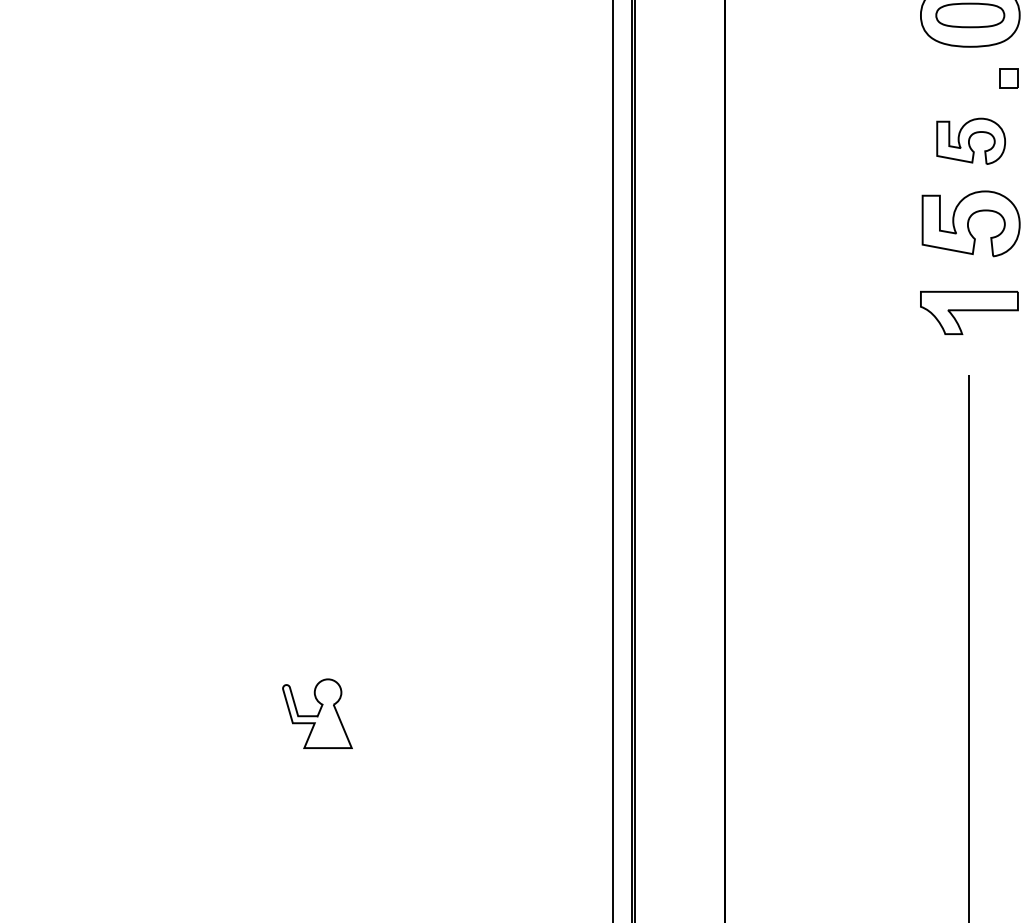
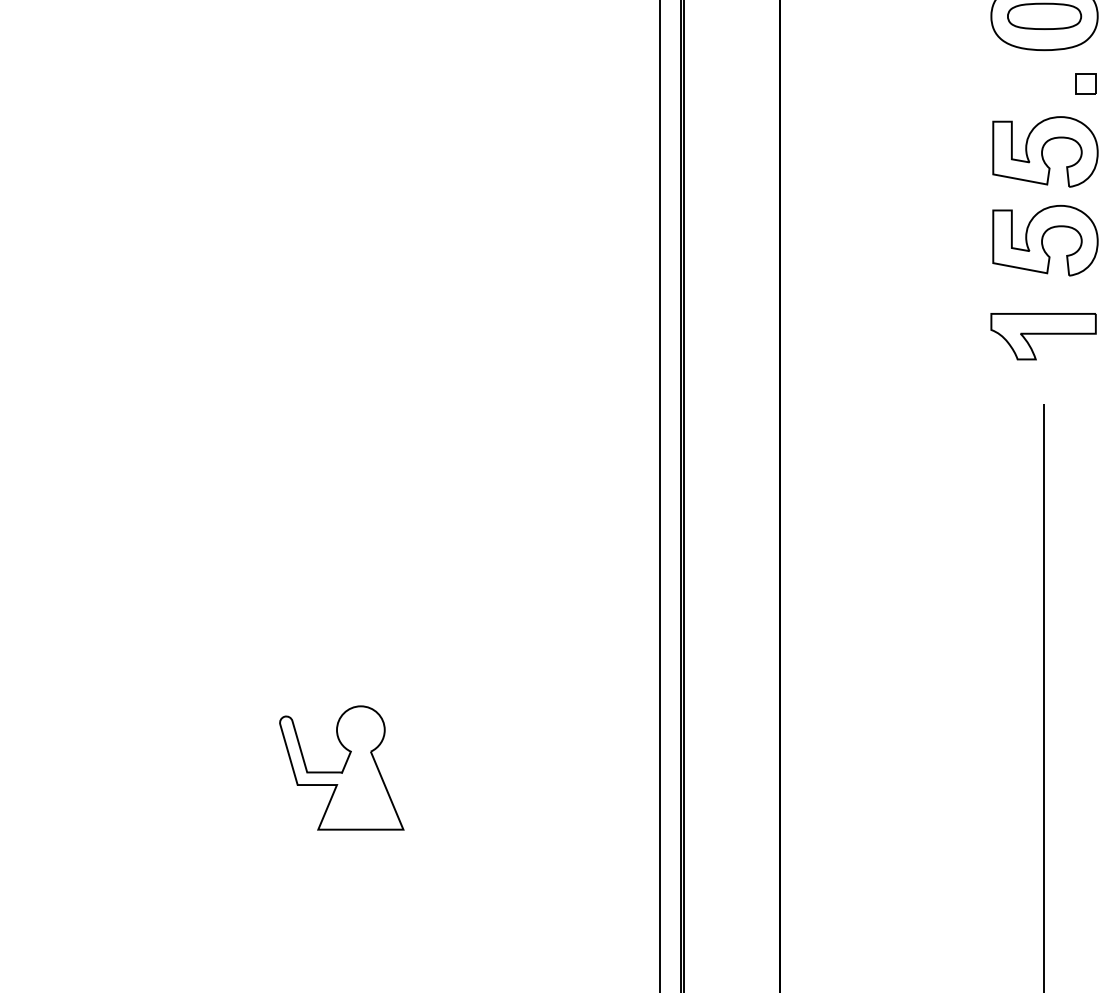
part: (971, 140) -> (1045, 151), size x1.43
part: (317, 713) -> (341, 767), size x1.67

